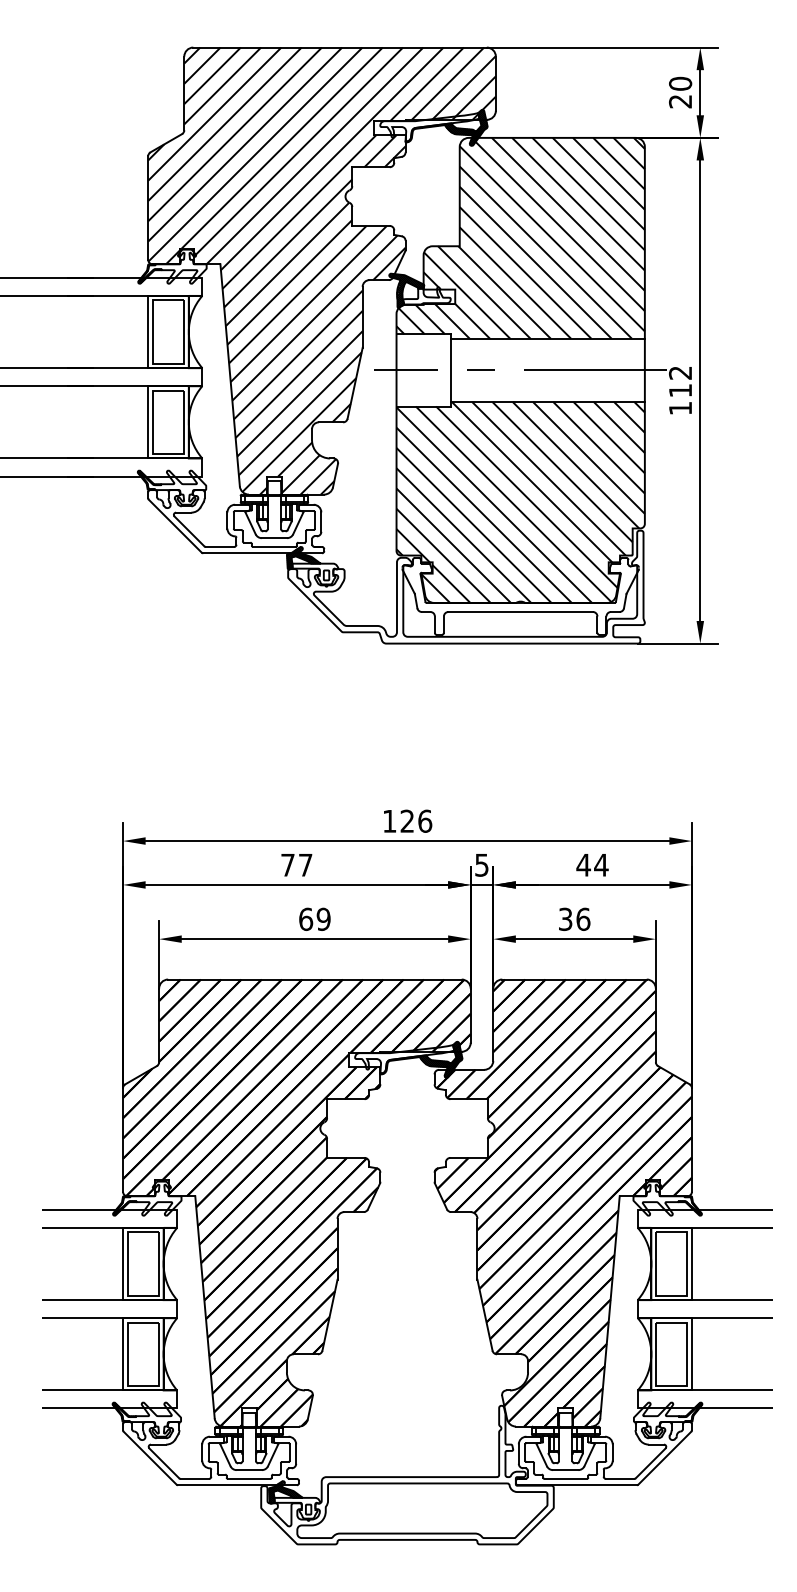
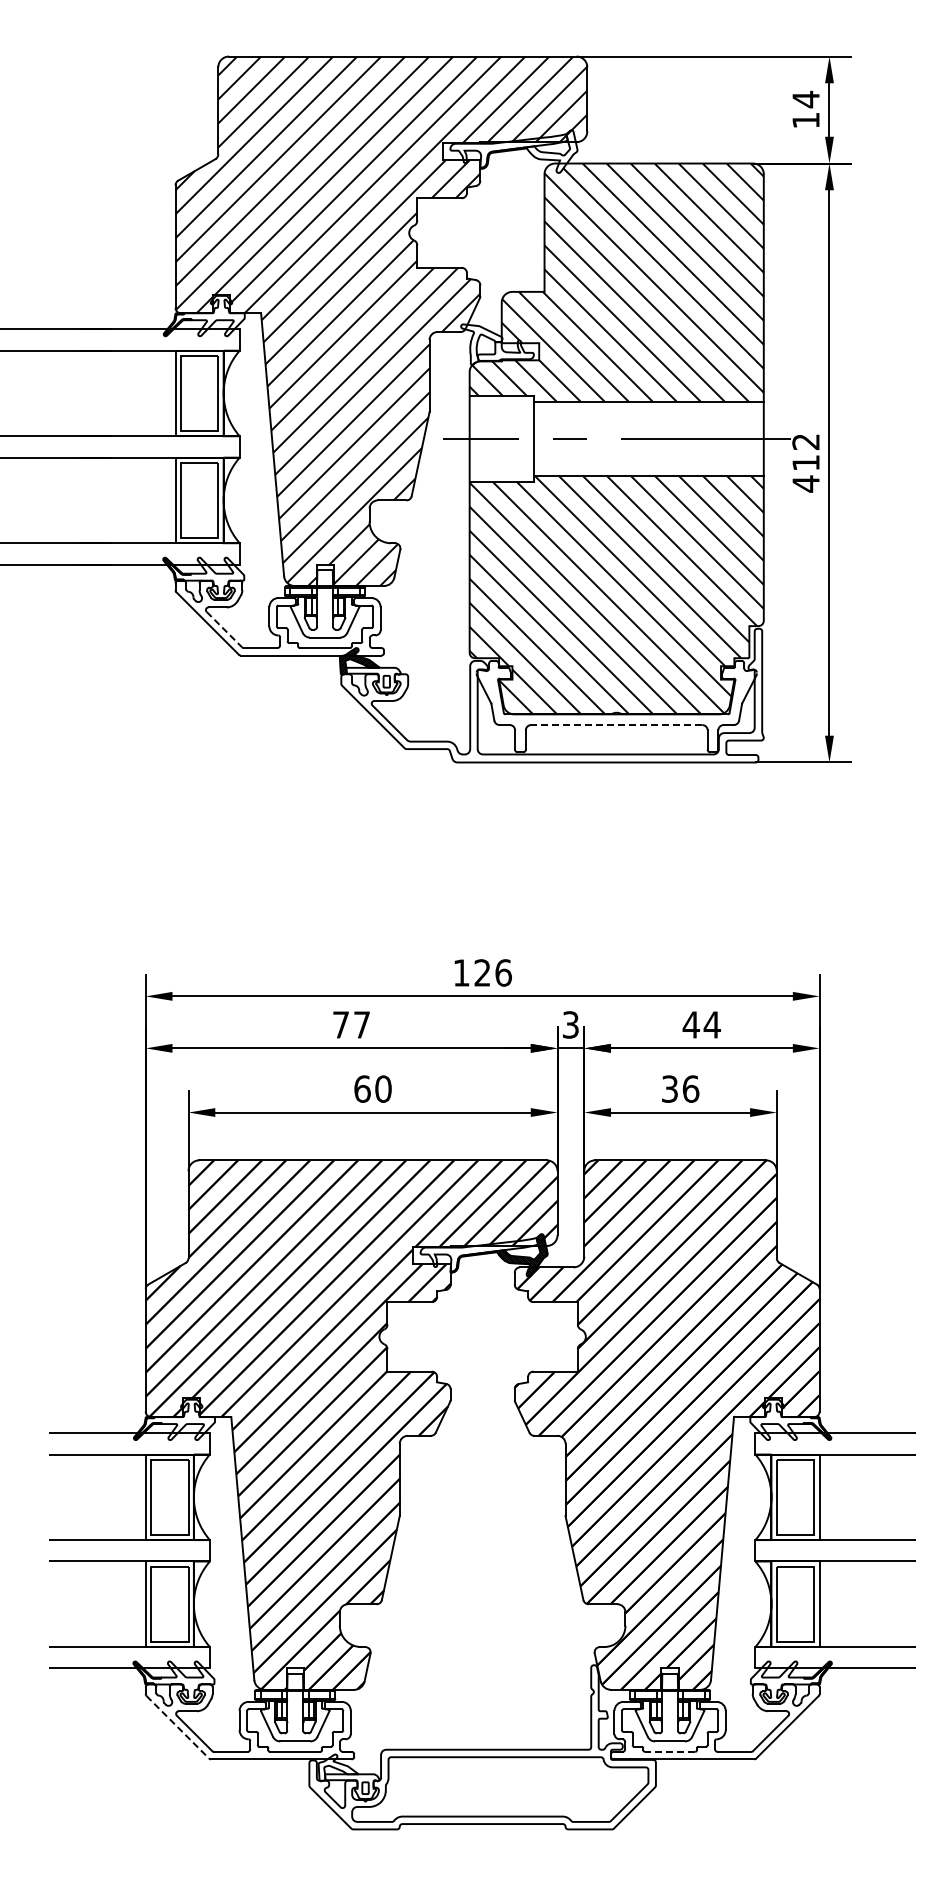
text: (680, 92) -> (805, 109), 20 -> 14
hatch: (446, 127) -> (528, 151), removed
hatch: (406, 290) -> (481, 344), removed
text: (680, 408) -> (805, 483), 112 -> 412
line: (189, 531) -> (224, 629), solid -> dashed
line: (520, 612) -> (616, 725), solid -> dashed
text: (481, 864) -> (570, 1024), 5 -> 3
text: (323, 918) -> (383, 1088), 69 -> 60
line: (150, 1458) -> (178, 1727), solid -> dashed
line: (565, 1478) -> (669, 1751), solid -> dashed
hatch: (284, 1492) -> (337, 1767), removed

